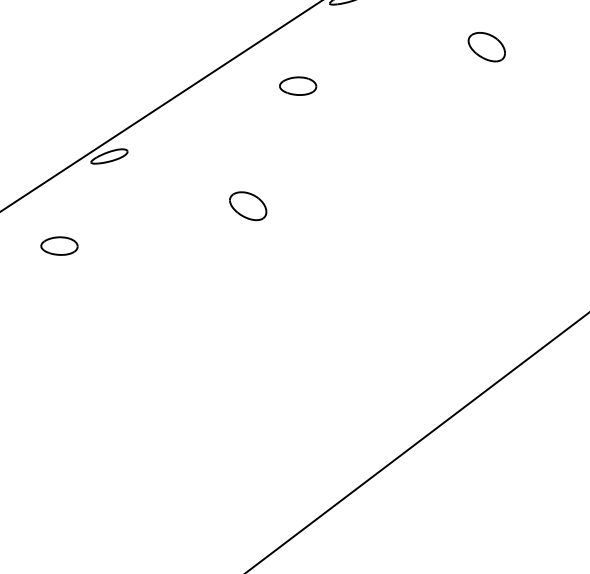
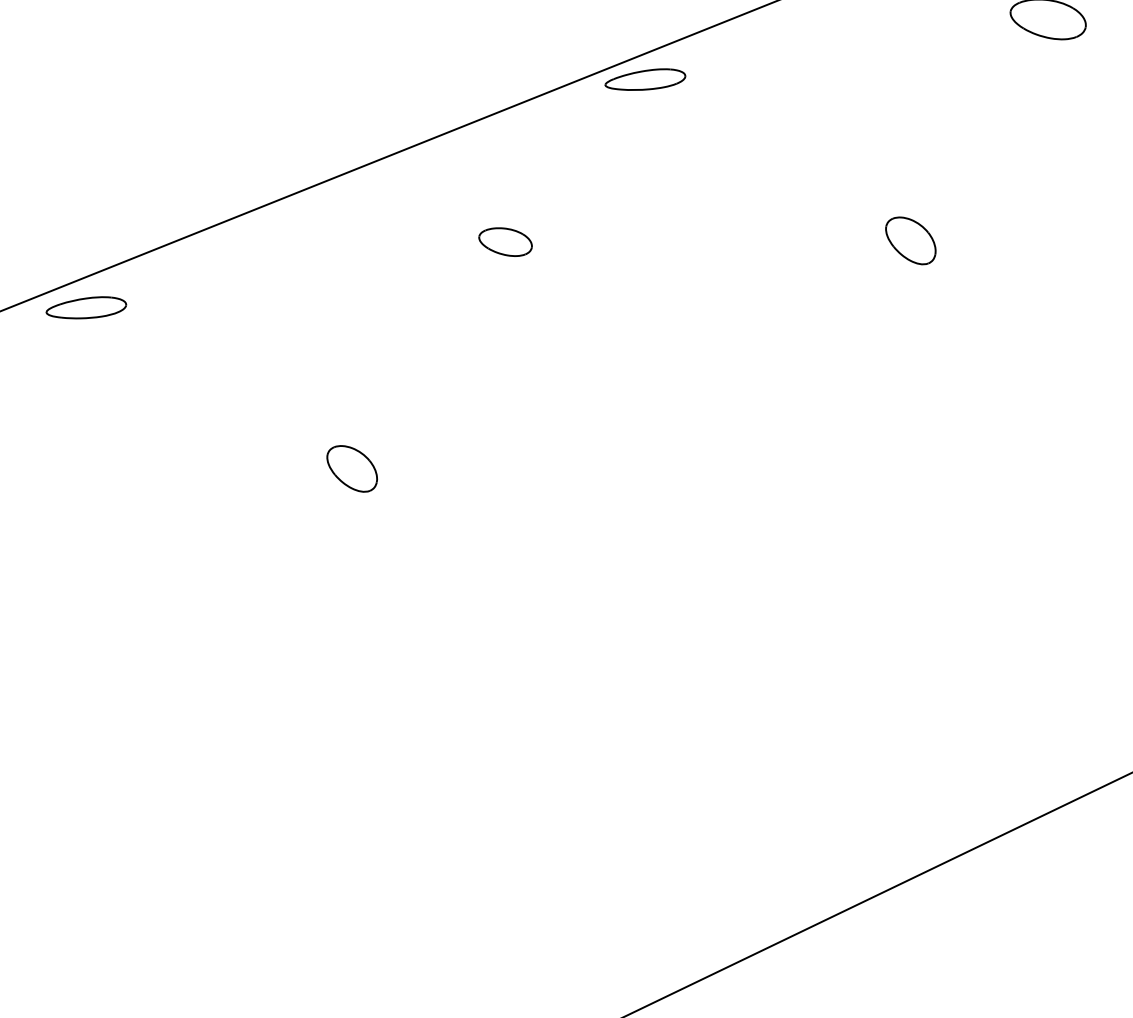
part: (486, 47) -> (910, 241), size x0.7
part: (298, 85) -> (506, 240), size x0.7
part: (248, 206) -> (352, 469), size x0.7

